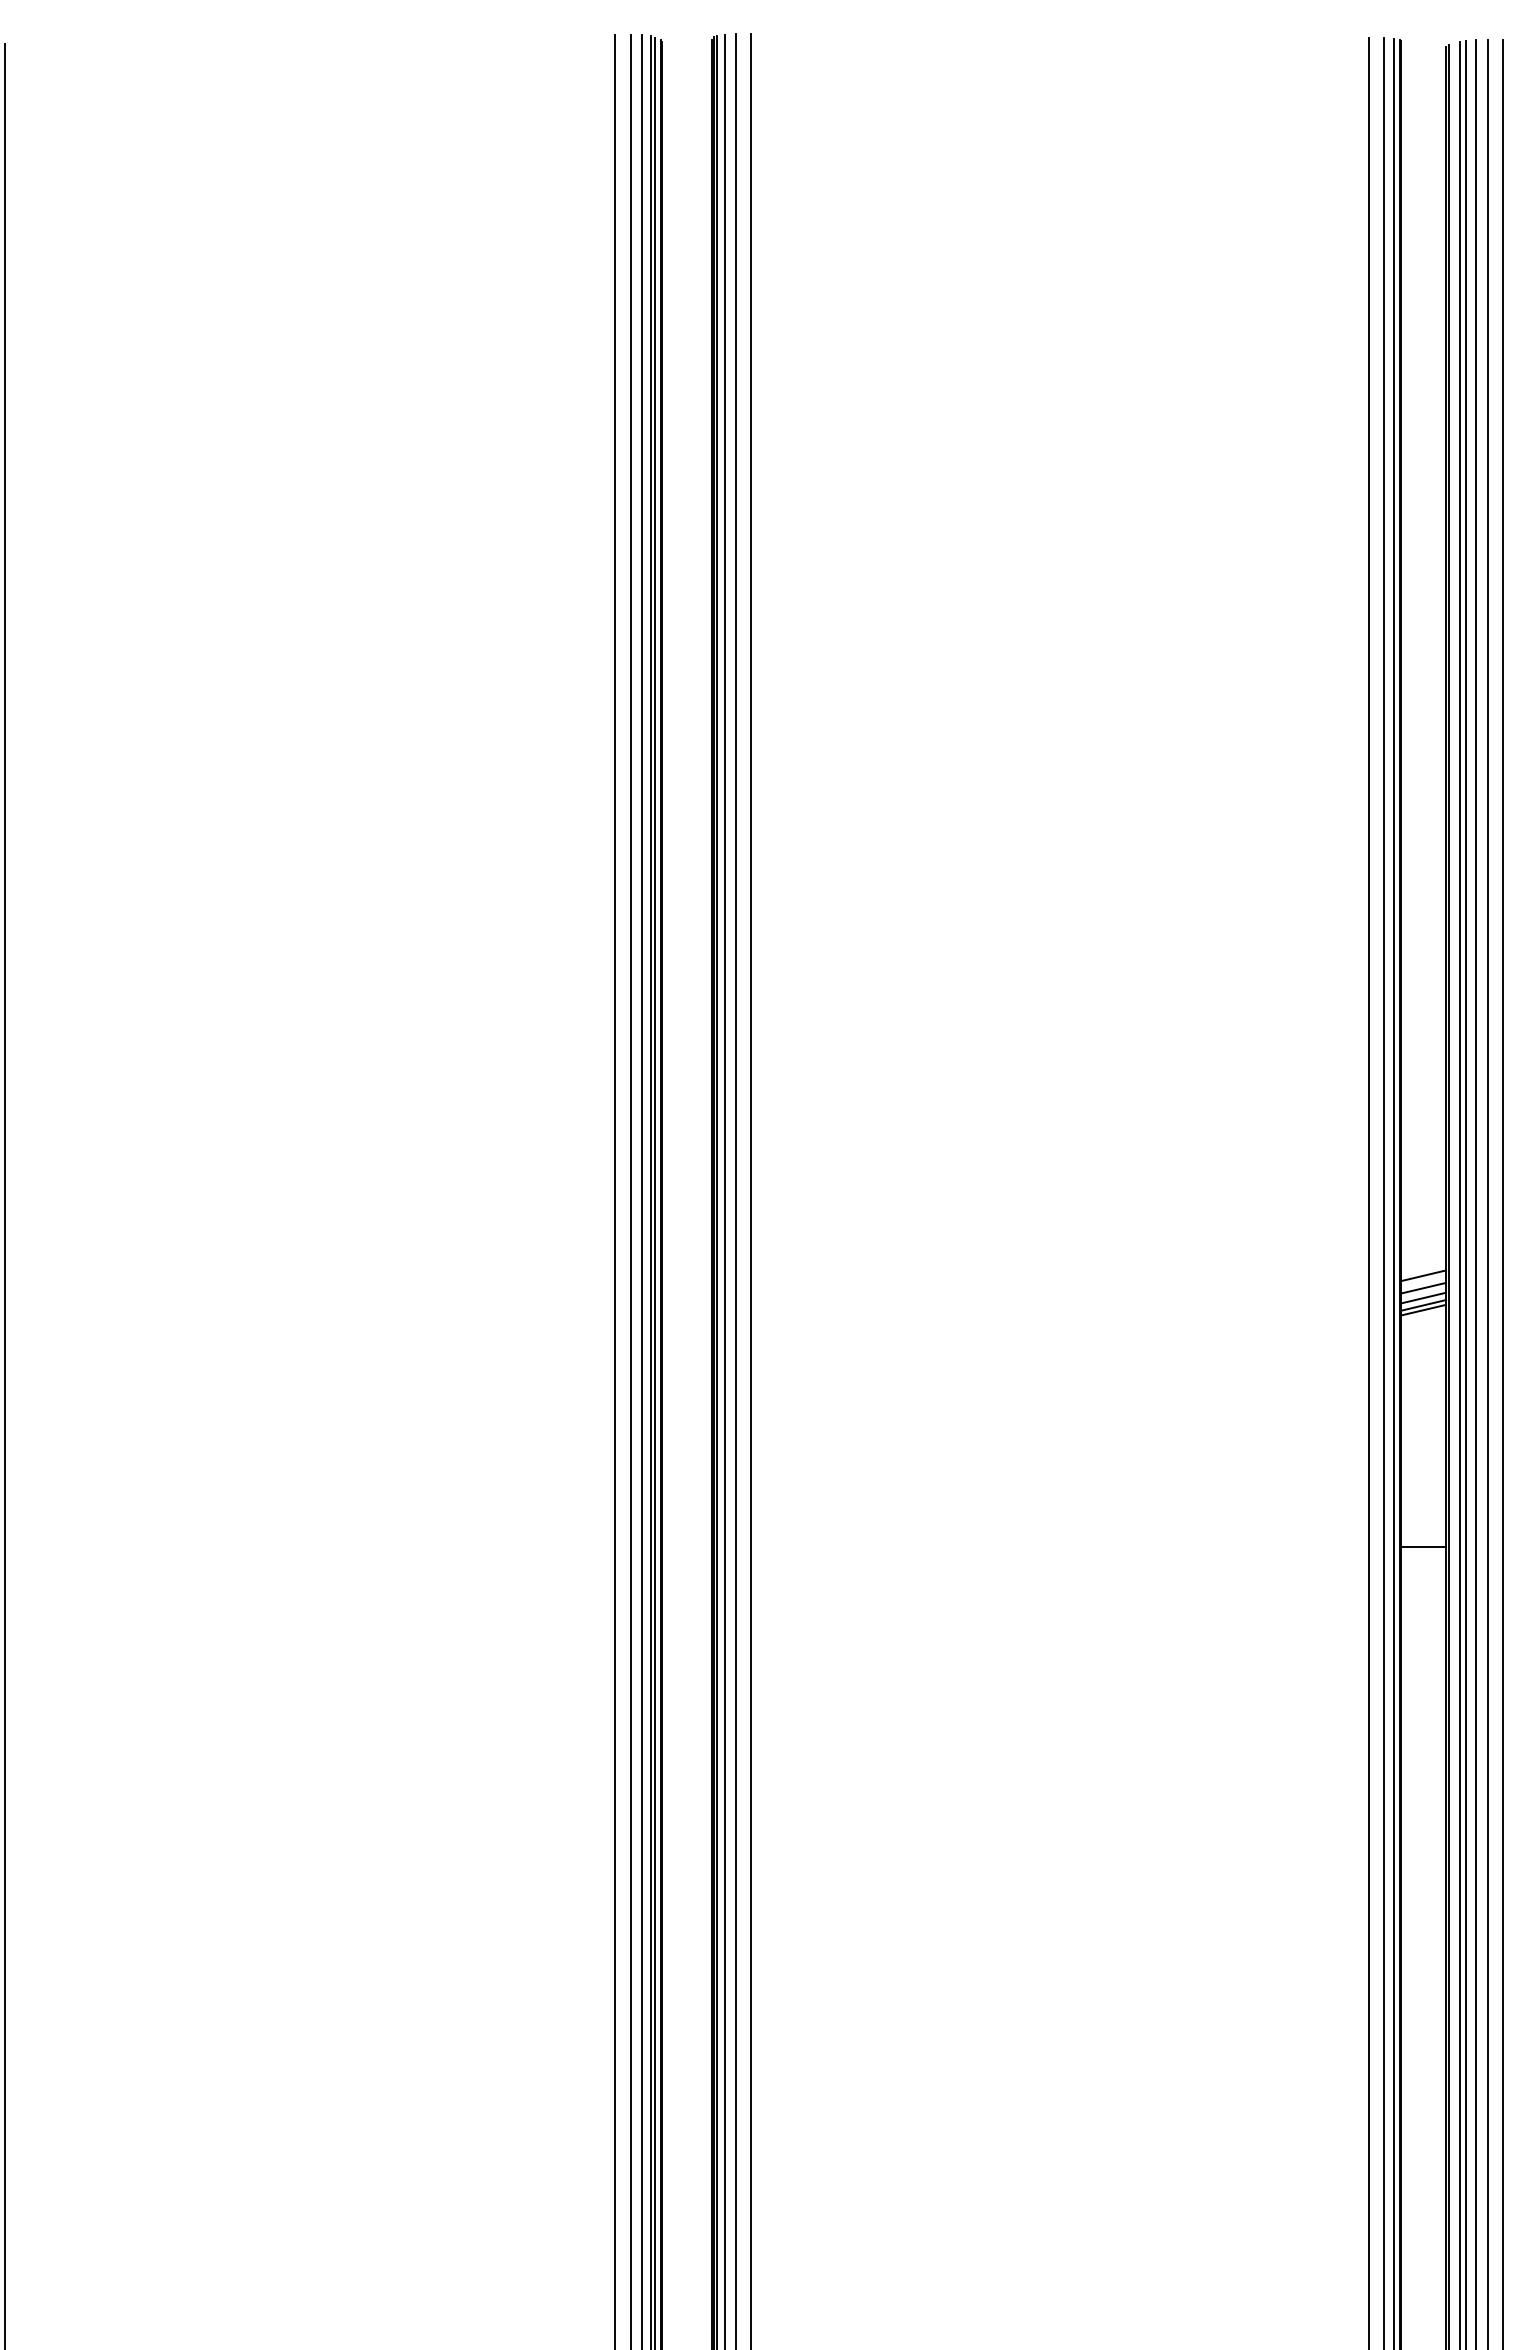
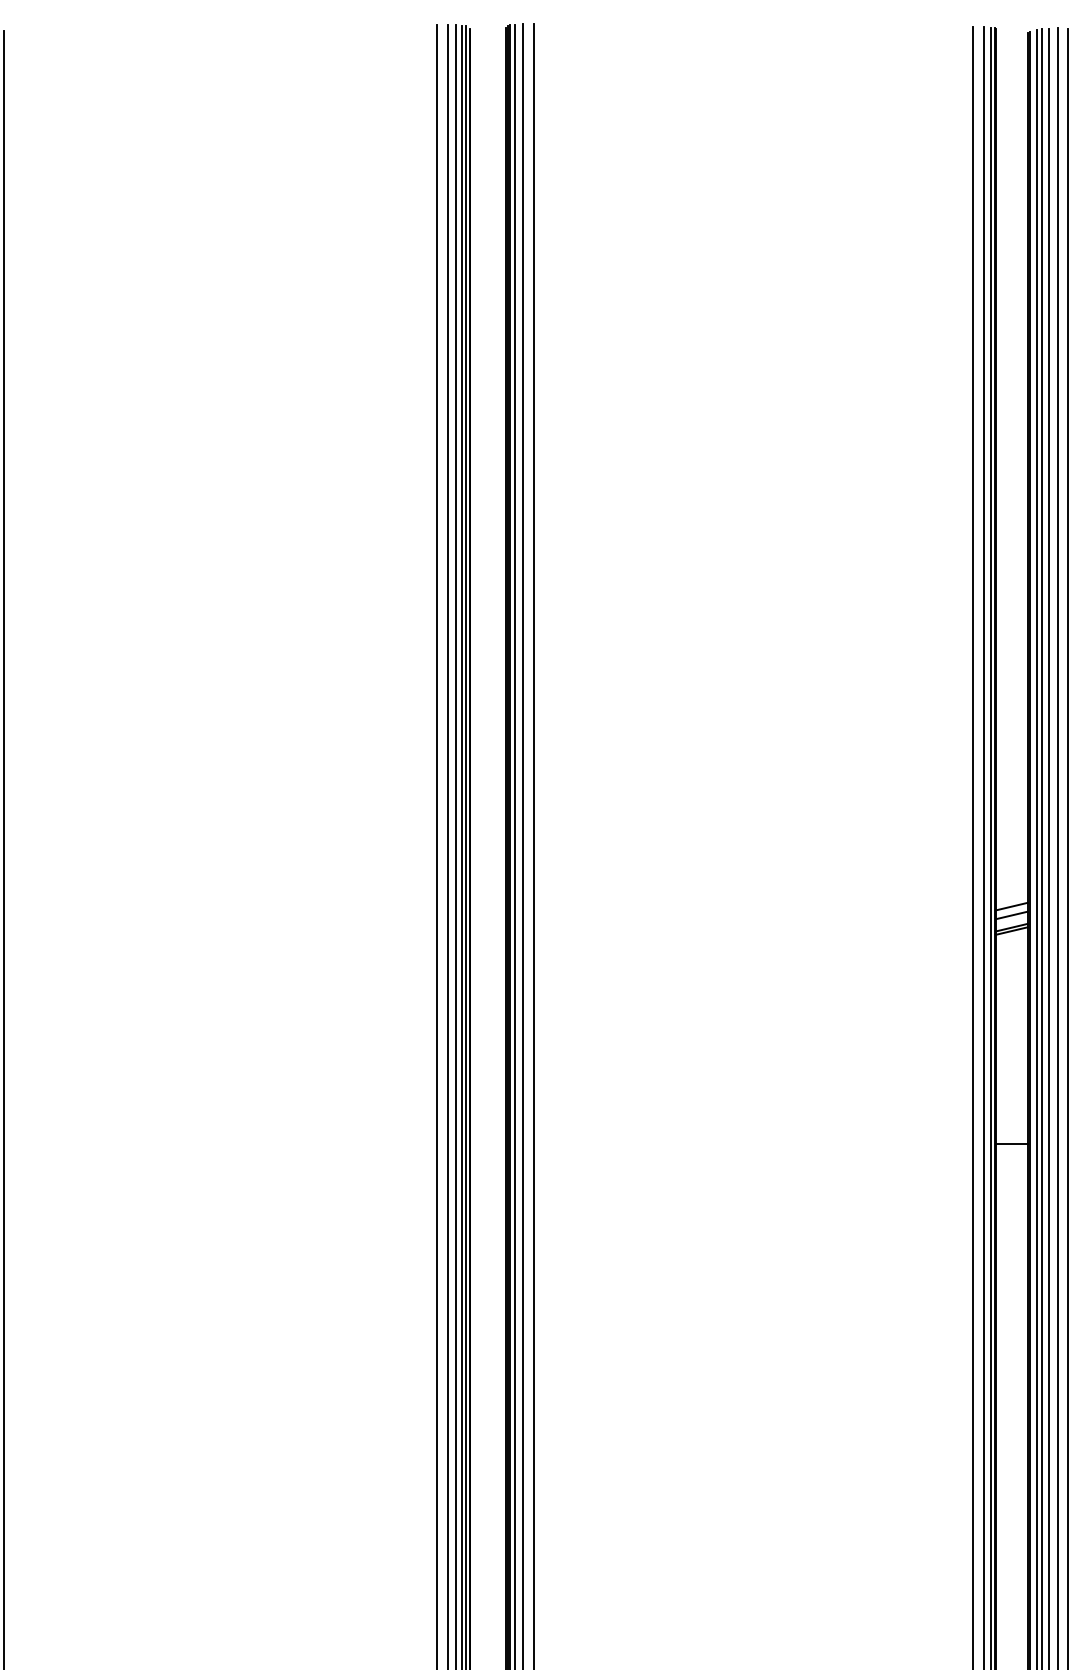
line: (1423, 1297) -> (1011, 922), removed
line: (1423, 1547) -> (1011, 1143), moved

